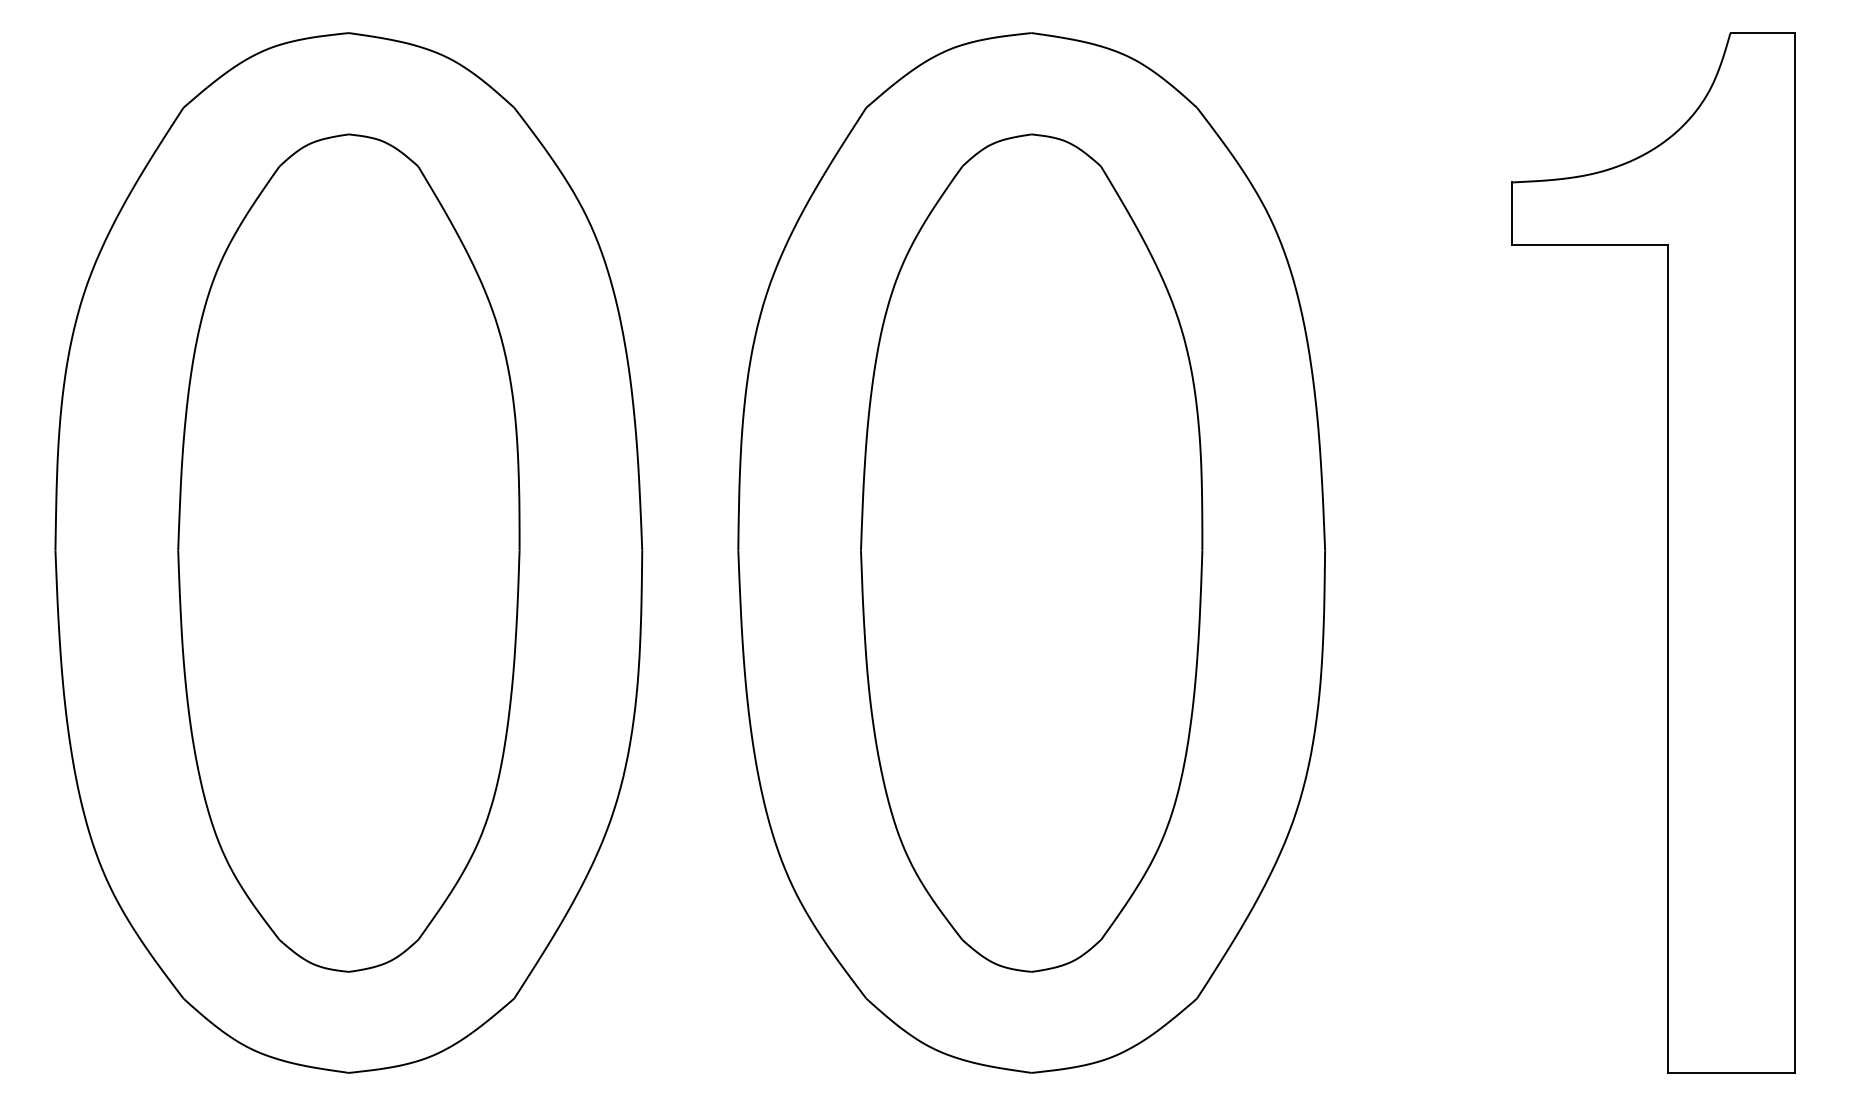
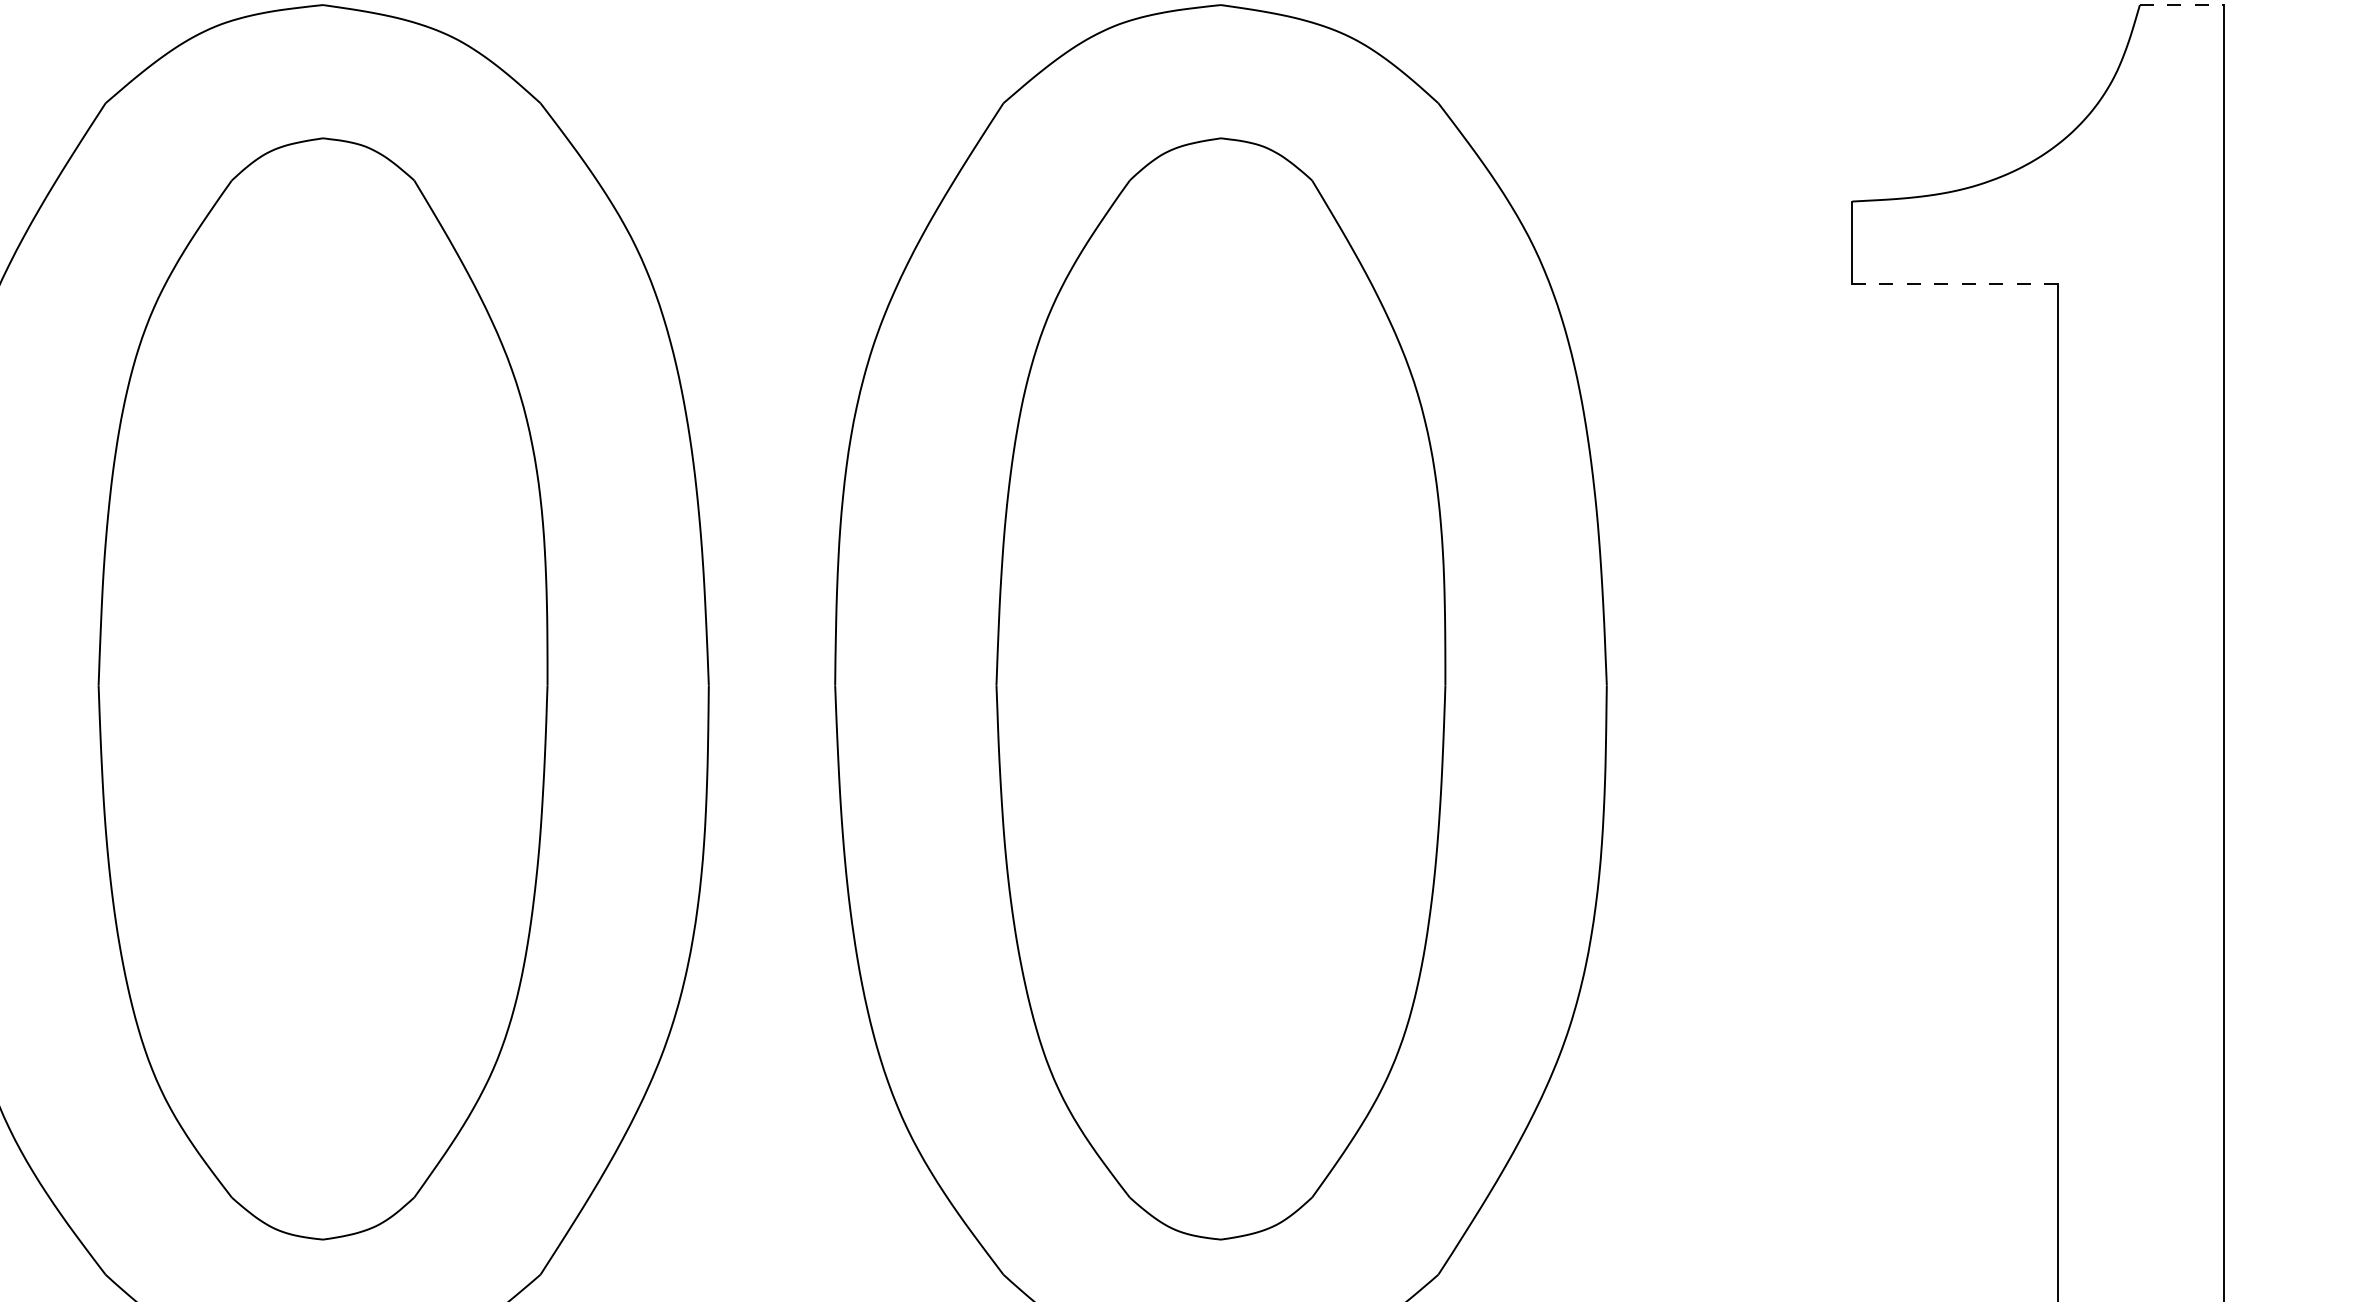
line: (1762, 33) -> (2181, 5), solid -> dashed
line: (1589, 245) -> (1954, 284), solid -> dashed

